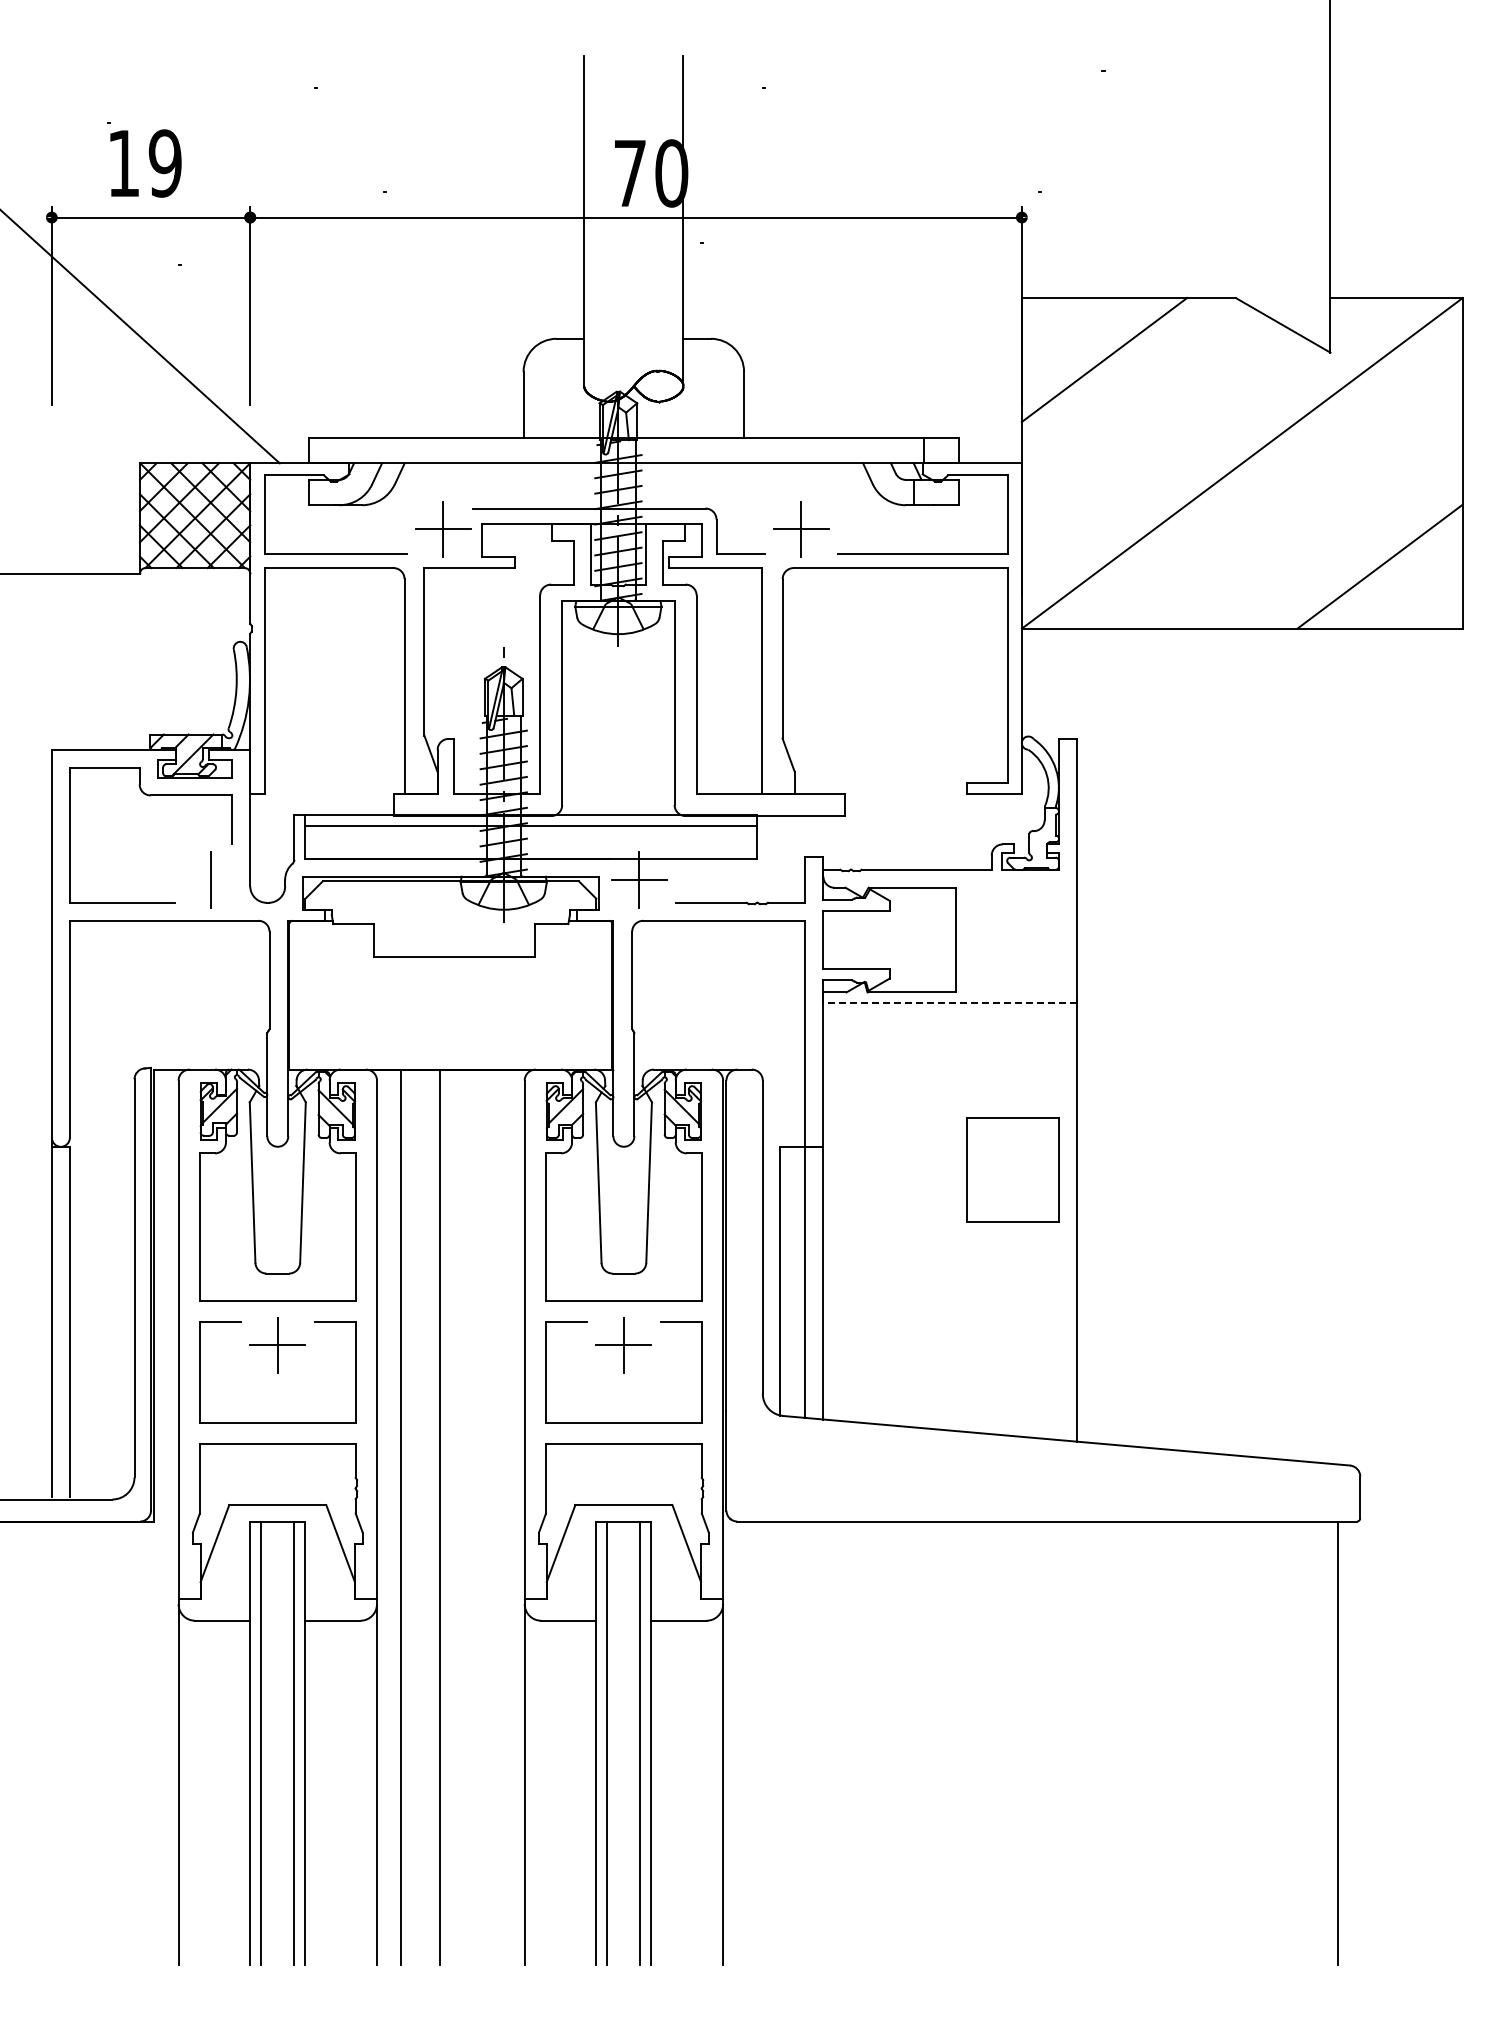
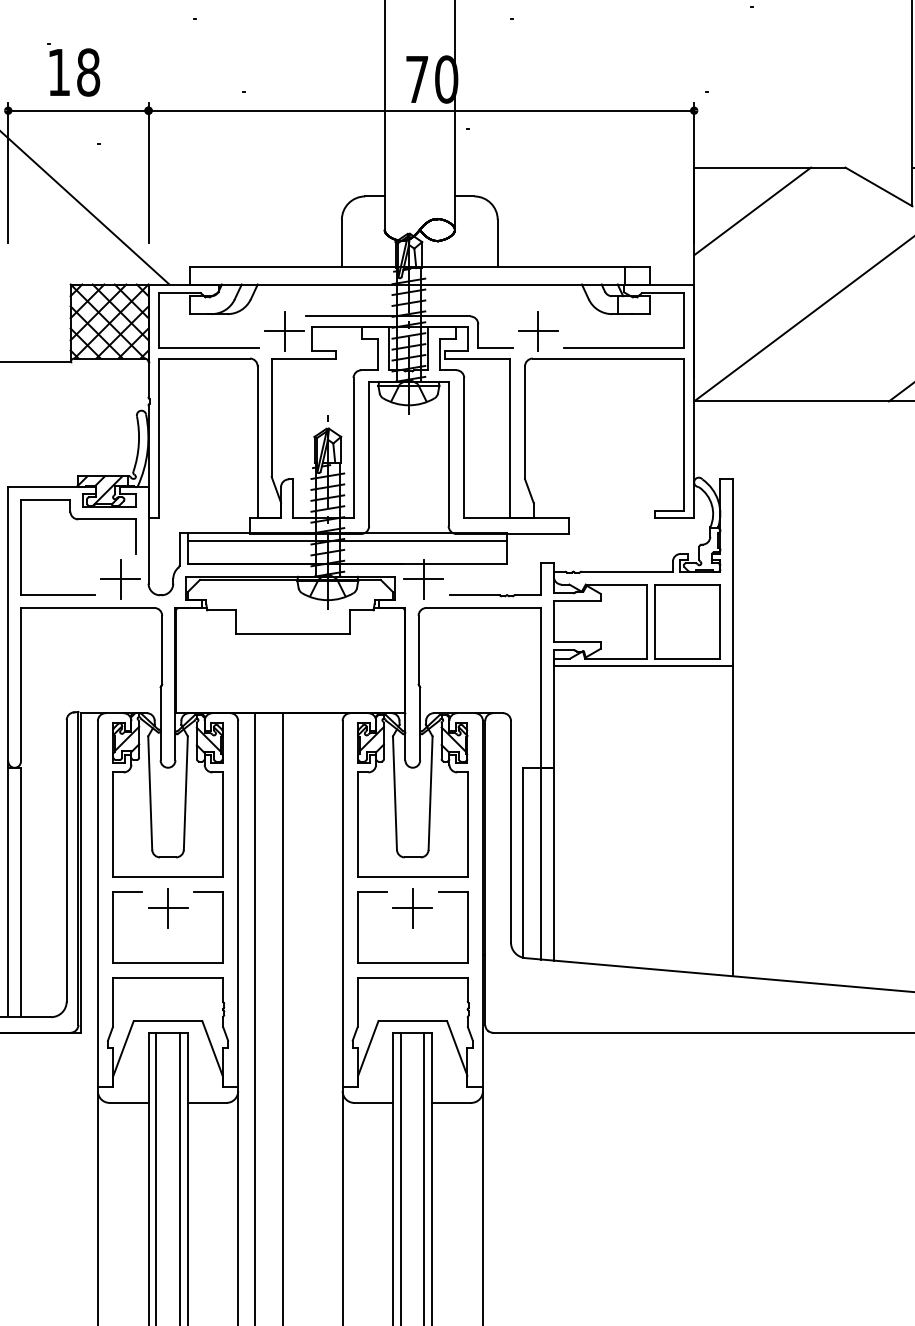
text: (164, 163) -> (87, 72), 19 -> 18
line: (210, 880) -> (120, 579), added
line: (950, 1003) -> (643, 666), dashed -> solid
part: (1012, 1169) -> (687, 621), moved

